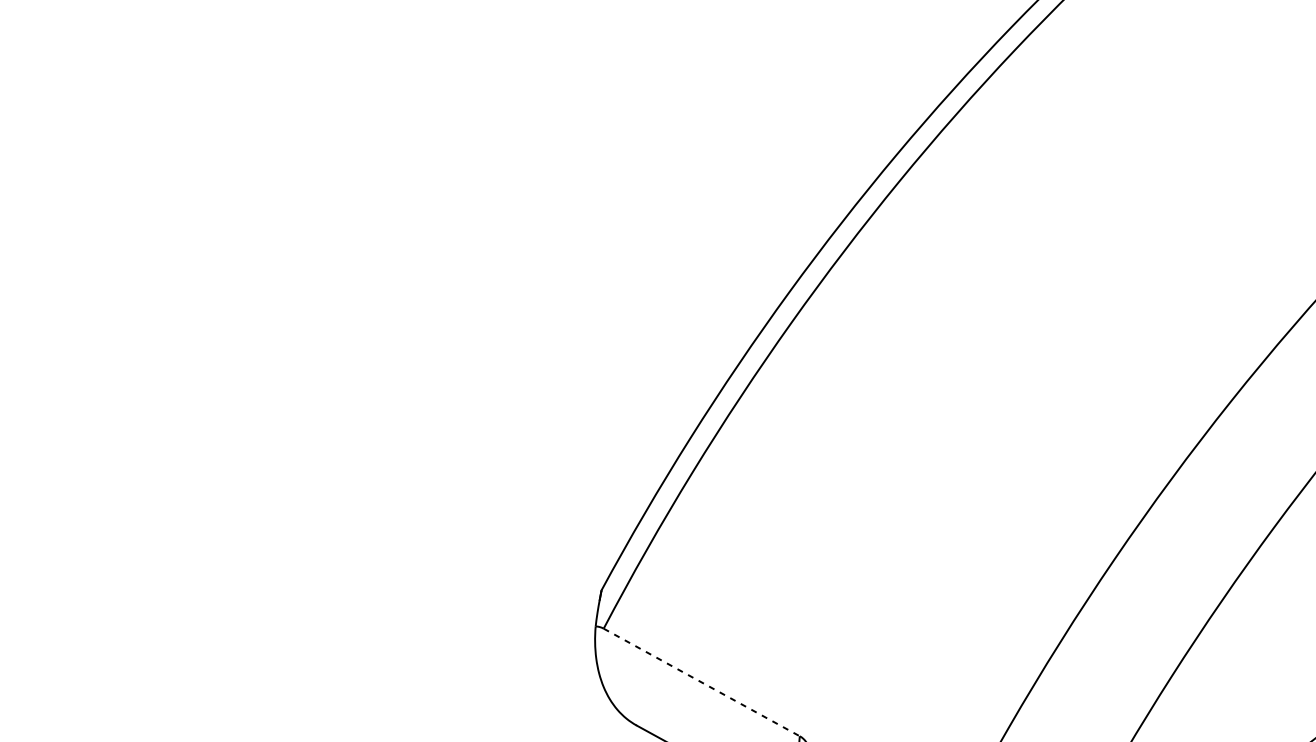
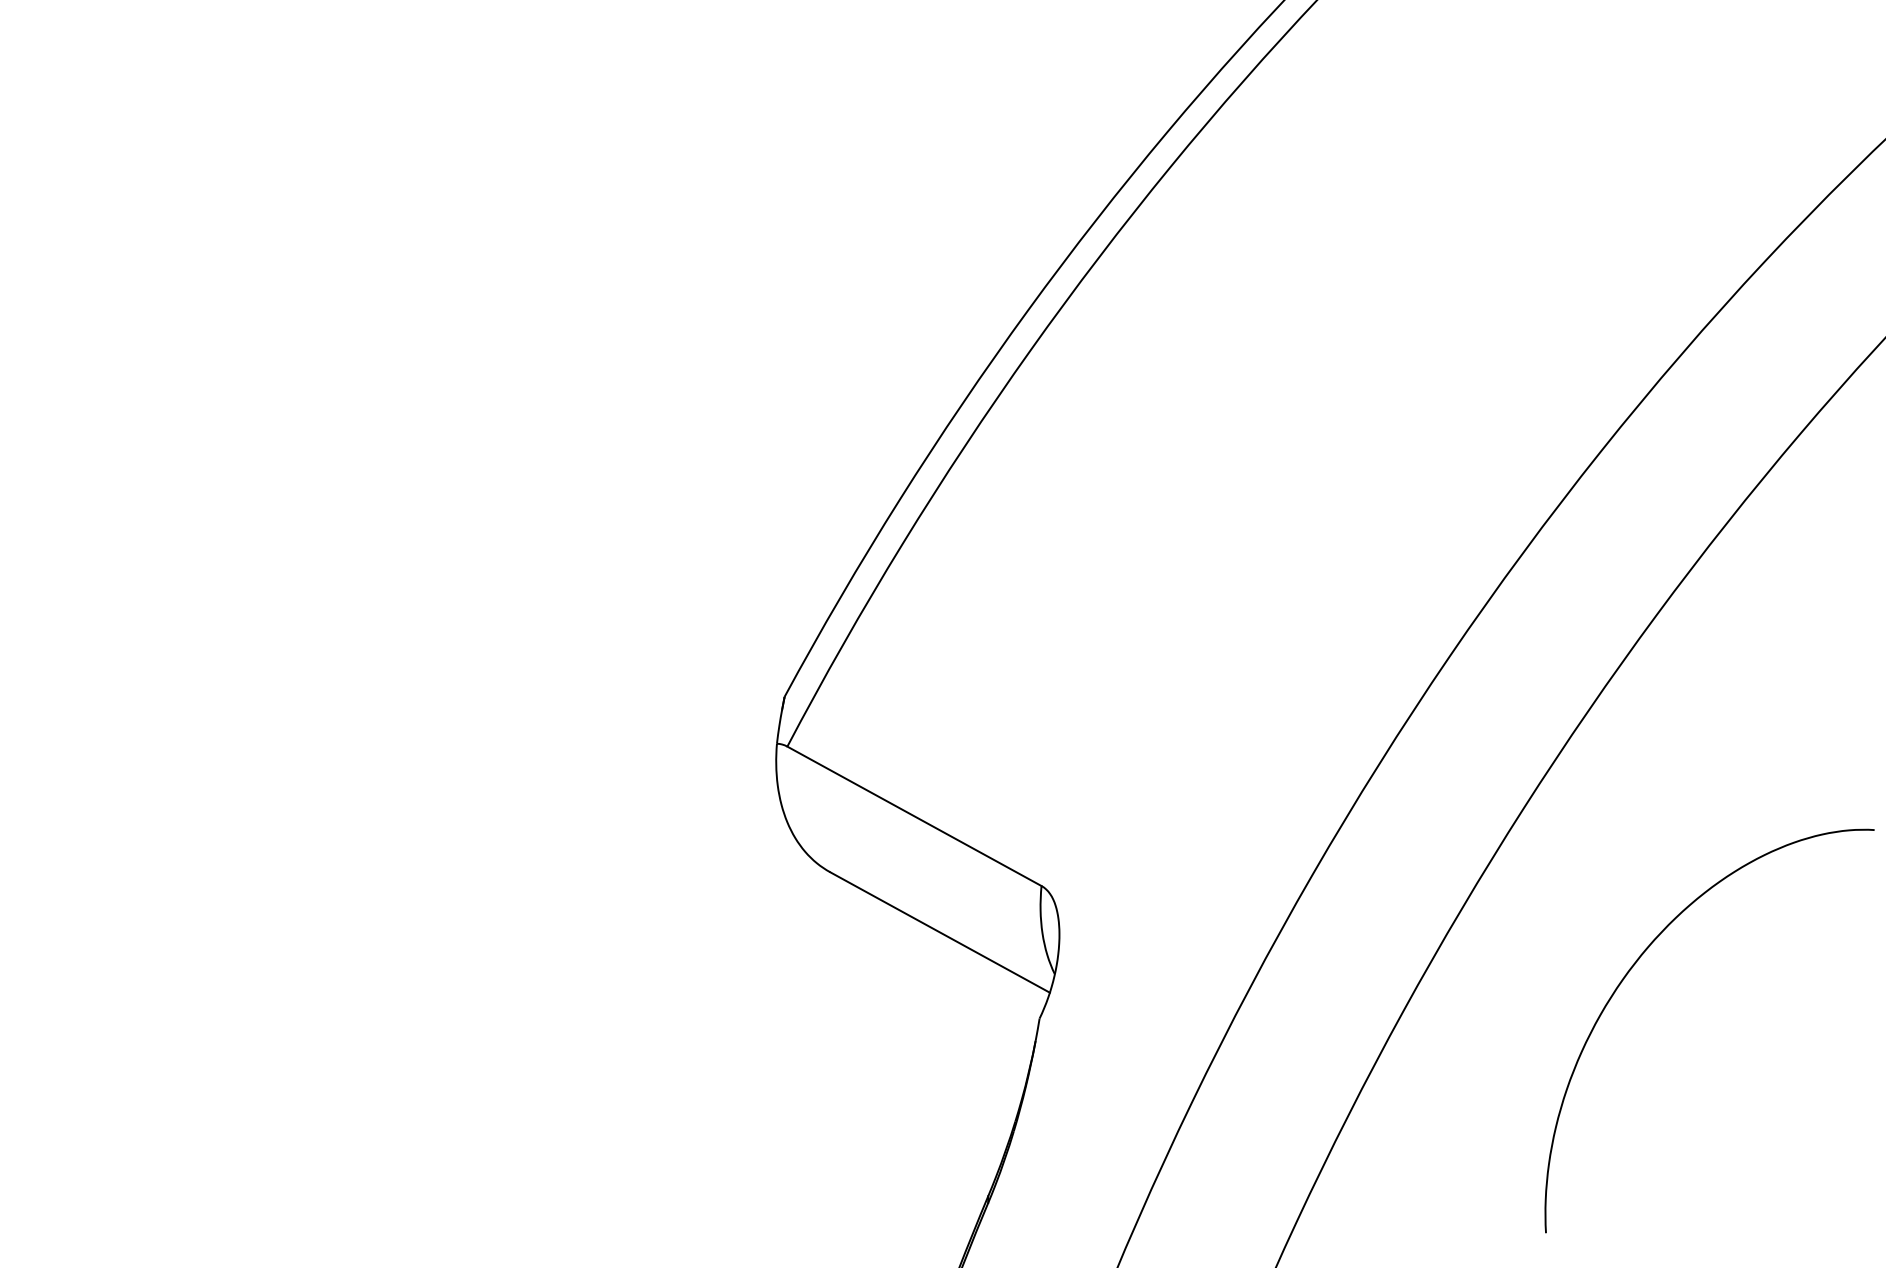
line: (701, 682) -> (914, 816), dashed -> solid

